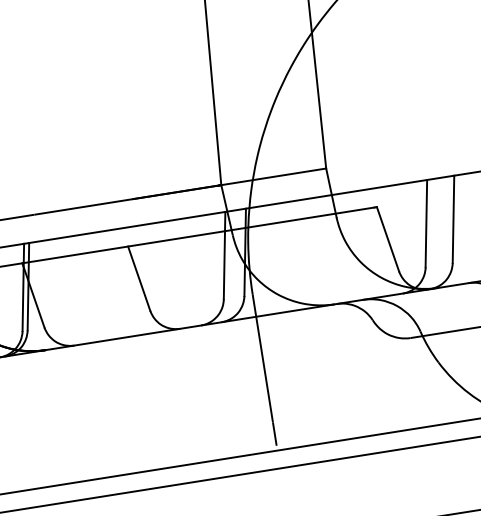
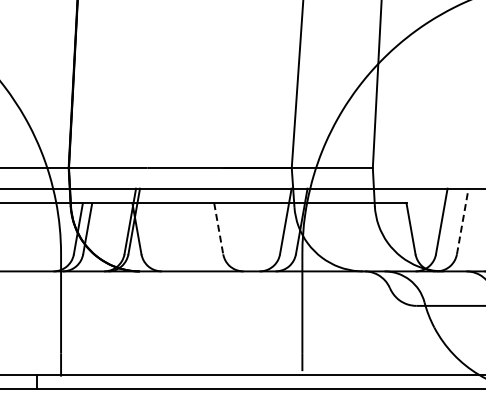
line: (453, 219) -> (462, 221), solid -> dashed
line: (138, 278) -> (218, 228), solid -> dashed

